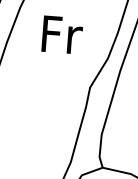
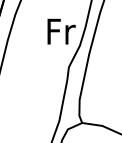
text: (62, 34) -> (61, 31), moved

